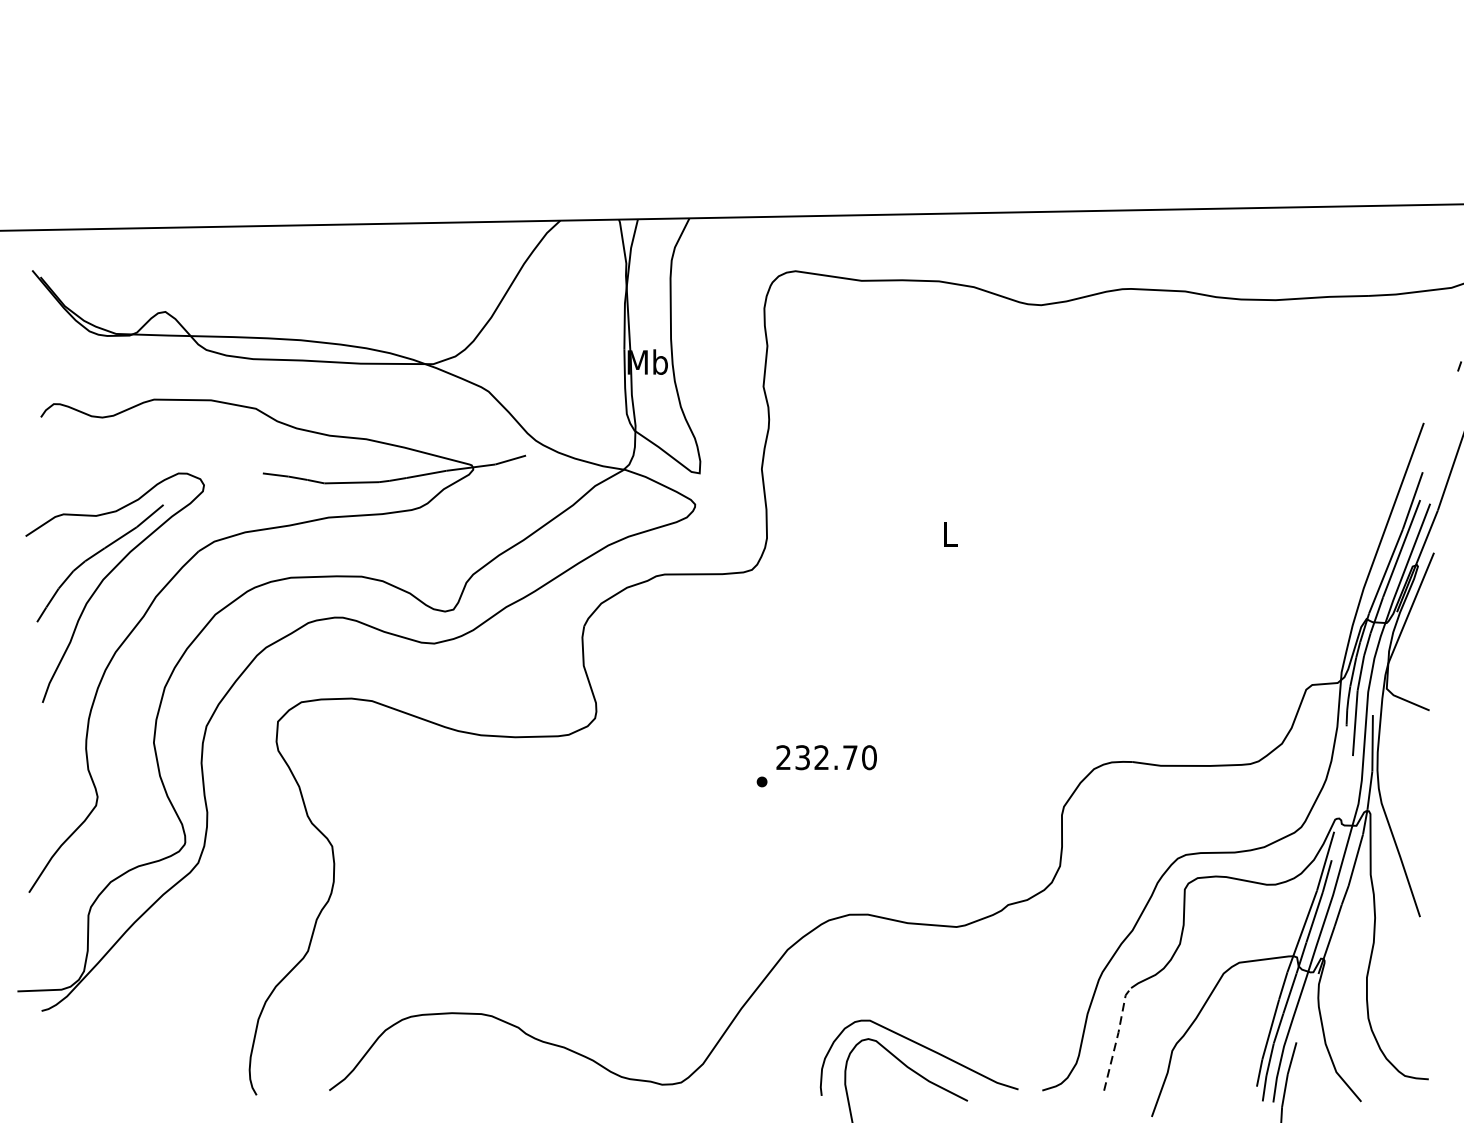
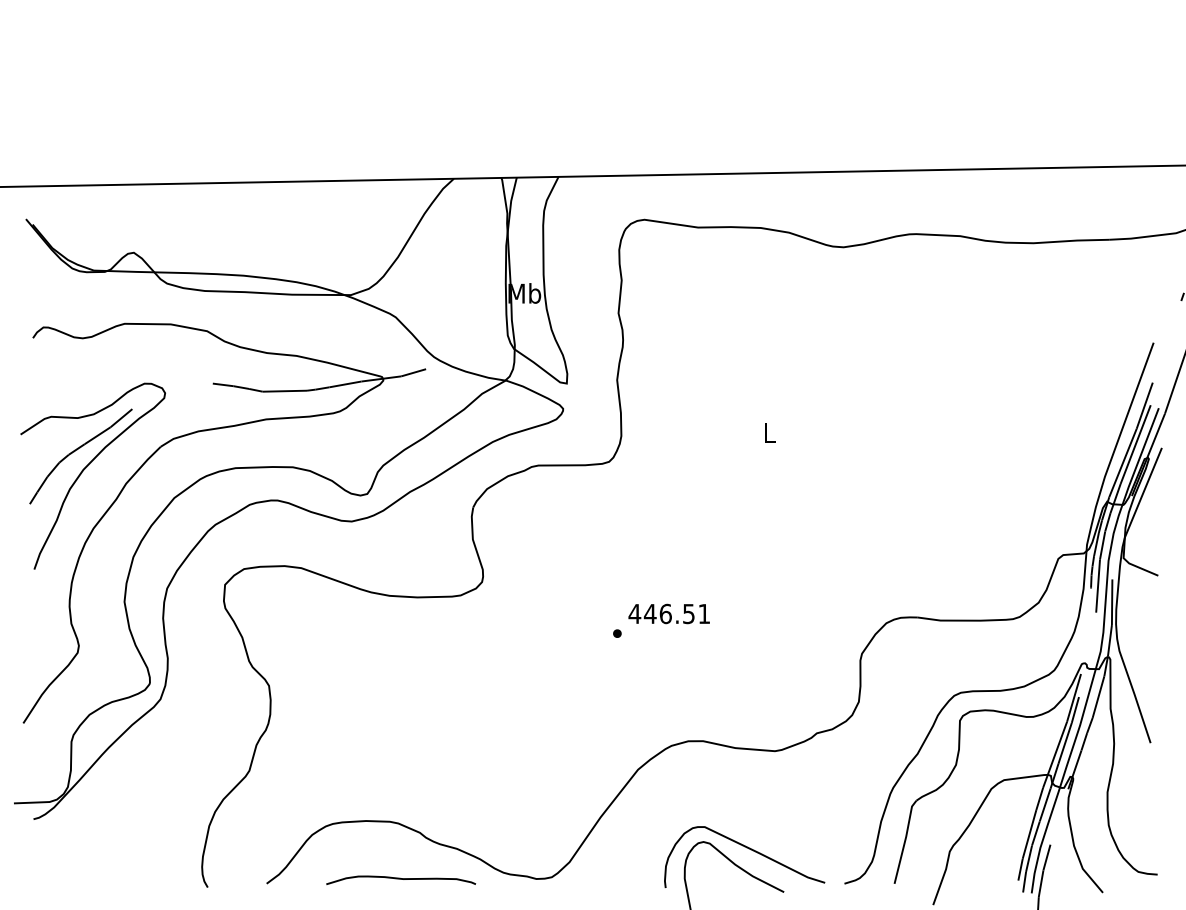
text: (826, 757) -> (669, 613), 232.70 -> 446.51
line: (1117, 1037) -> (905, 840), dashed -> solid
curve: (495, 1085) -> (401, 879), added

